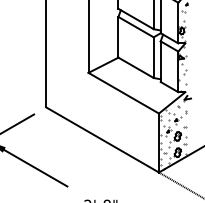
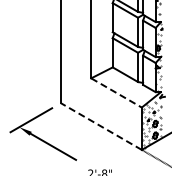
line: (123, 93) -> (116, 93), solid -> dashed
line: (102, 139) -> (101, 126), solid -> dashed

